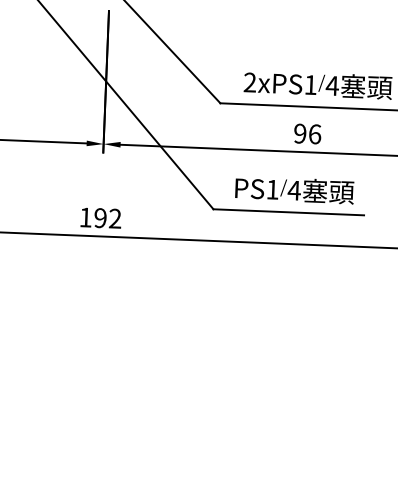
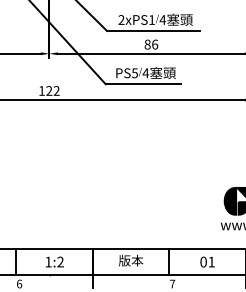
text: (299, 133) -> (147, 44), 96 -> 86
text: (271, 190) -> (134, 73), PS1 -> PS5
text: (100, 217) -> (49, 90), 192 -> 122

